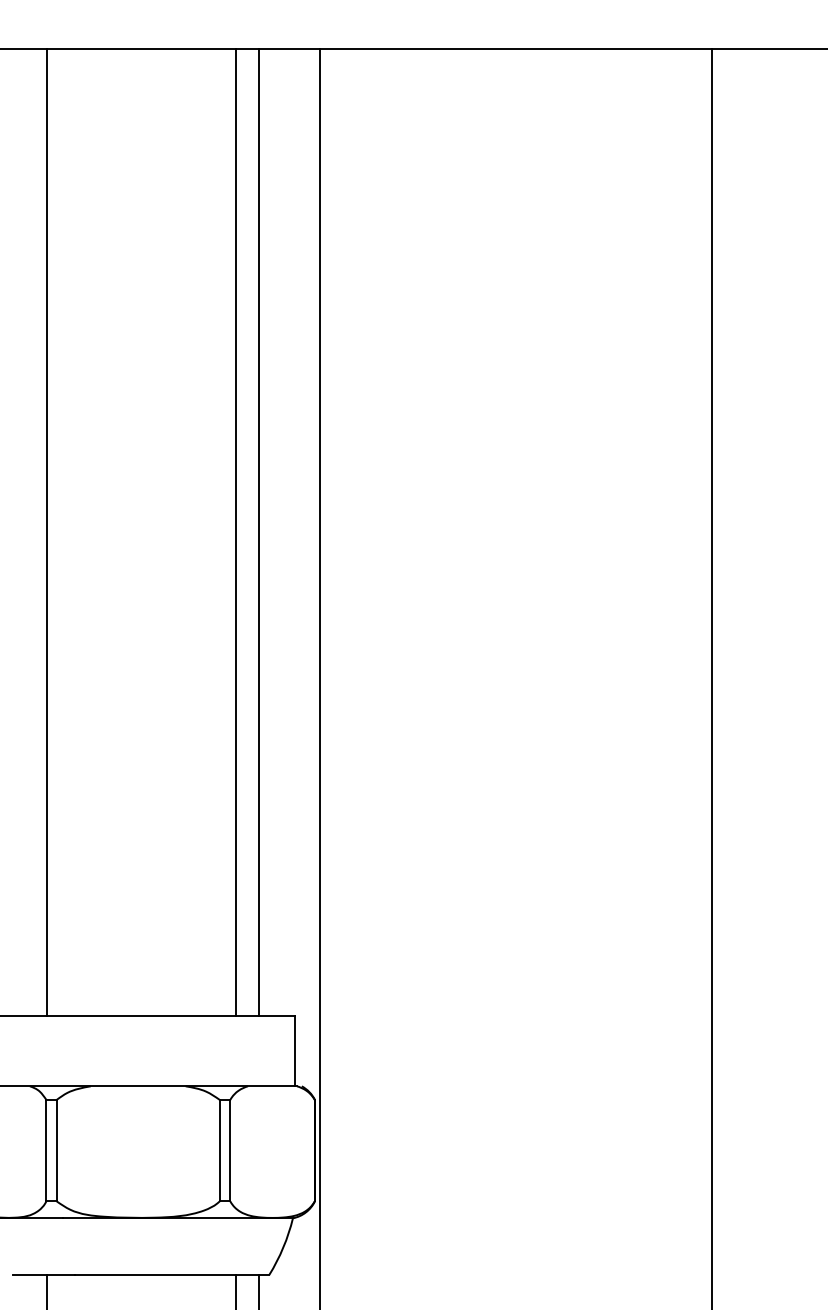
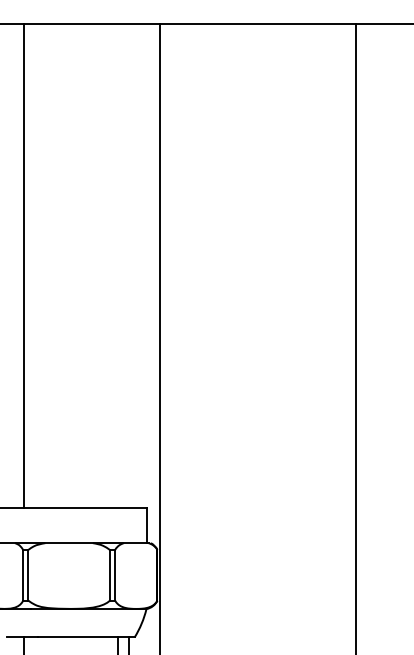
line: (234, 530) -> (117, 265), removed
line: (258, 530) -> (129, 265), removed

